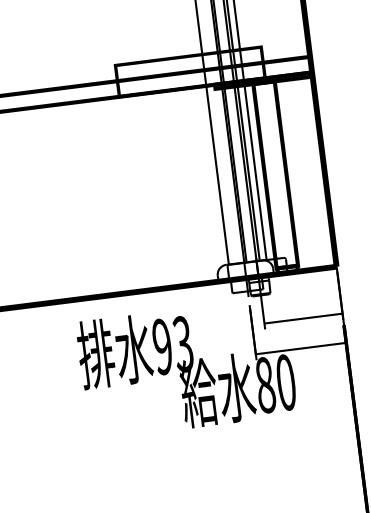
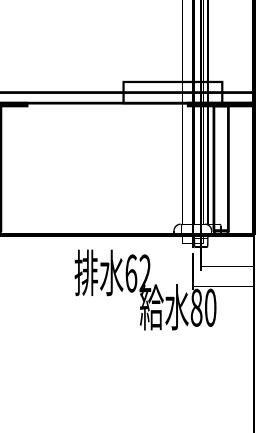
text: (173, 345) -> (138, 273), 93 -> 62

